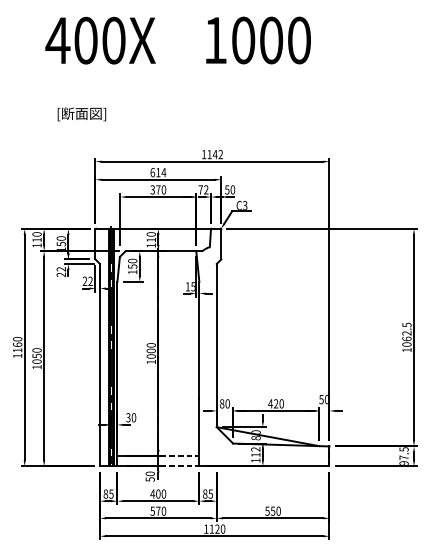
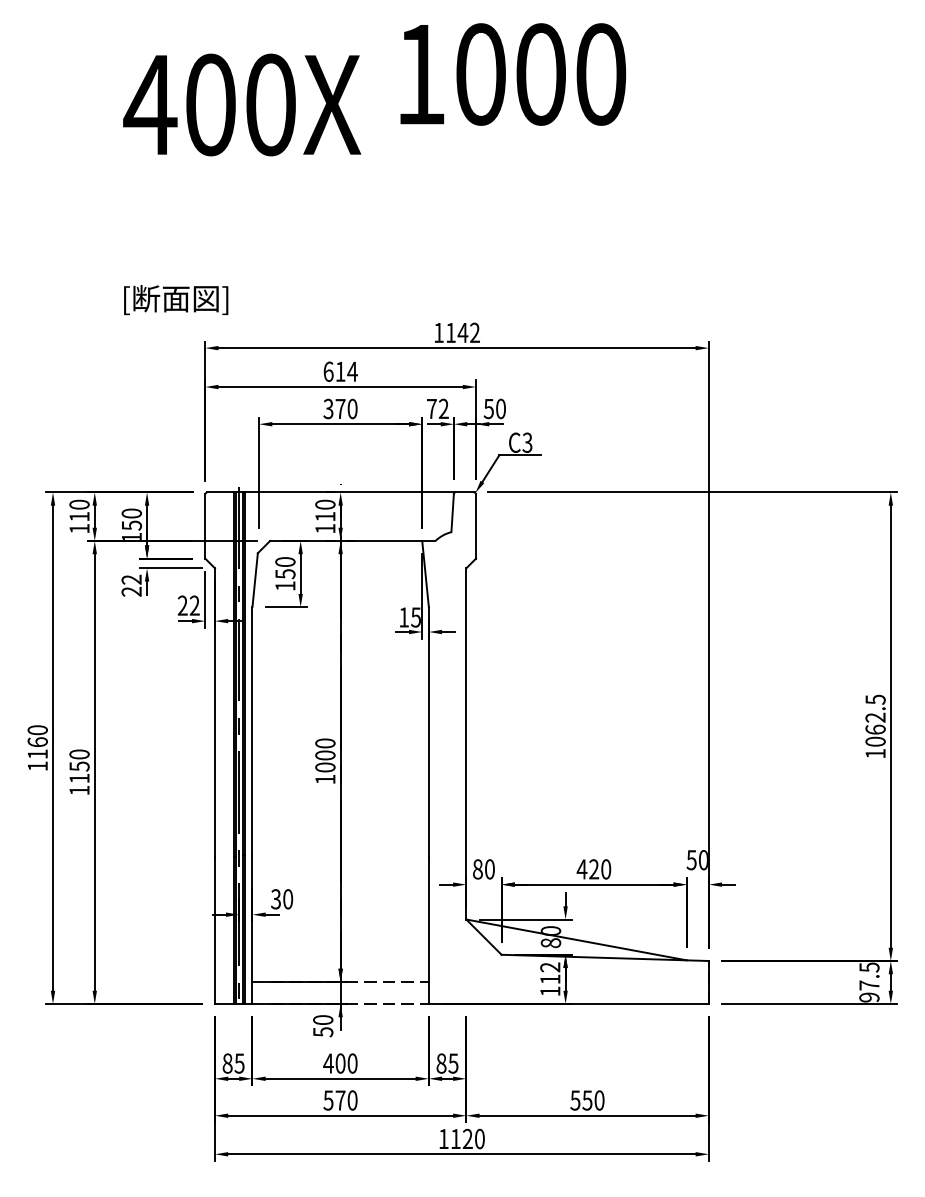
text: (100, 40) -> (241, 104), moved
text: (258, 40) -> (513, 74), moved
text: (81, 114) -> (175, 300), moved
text: (36, 361) -> (78, 778), 1050 -> 1150

